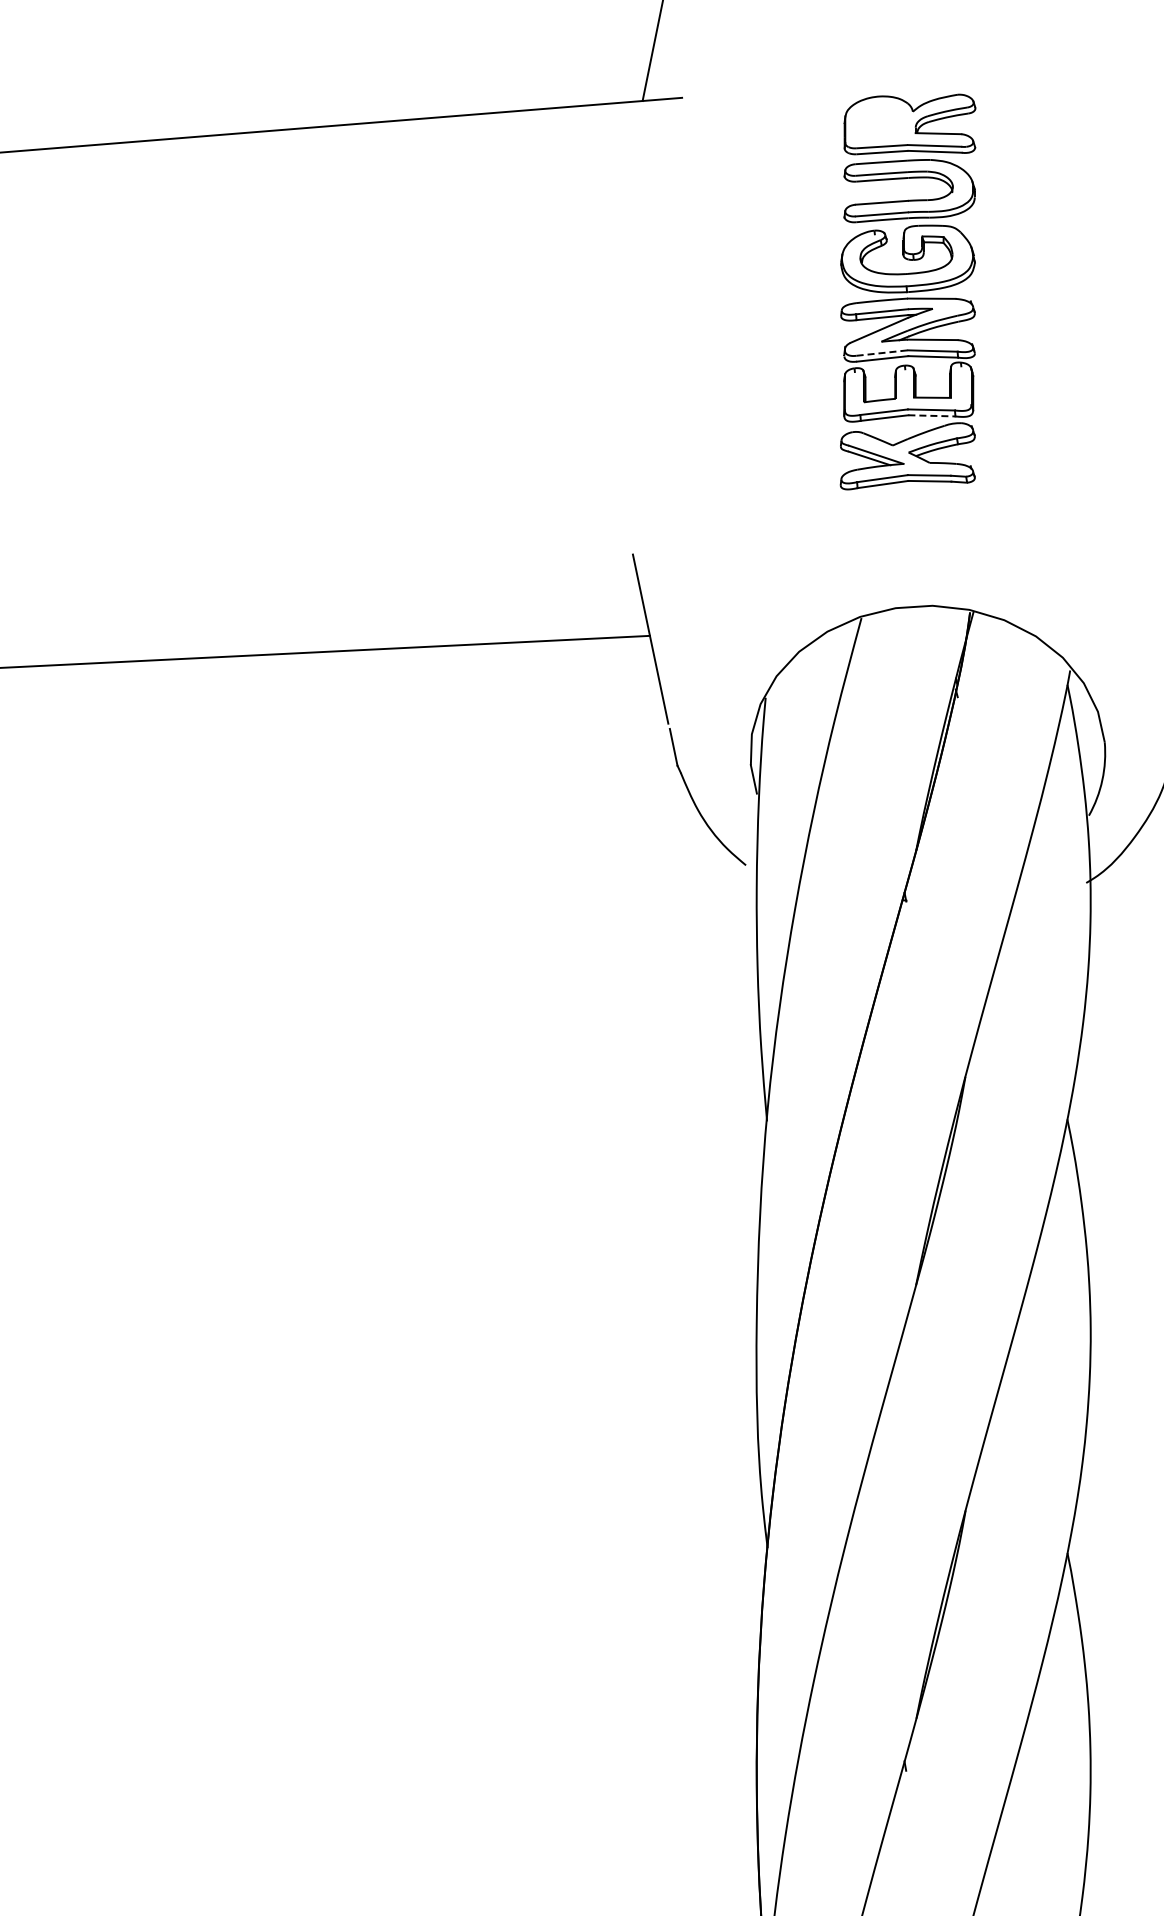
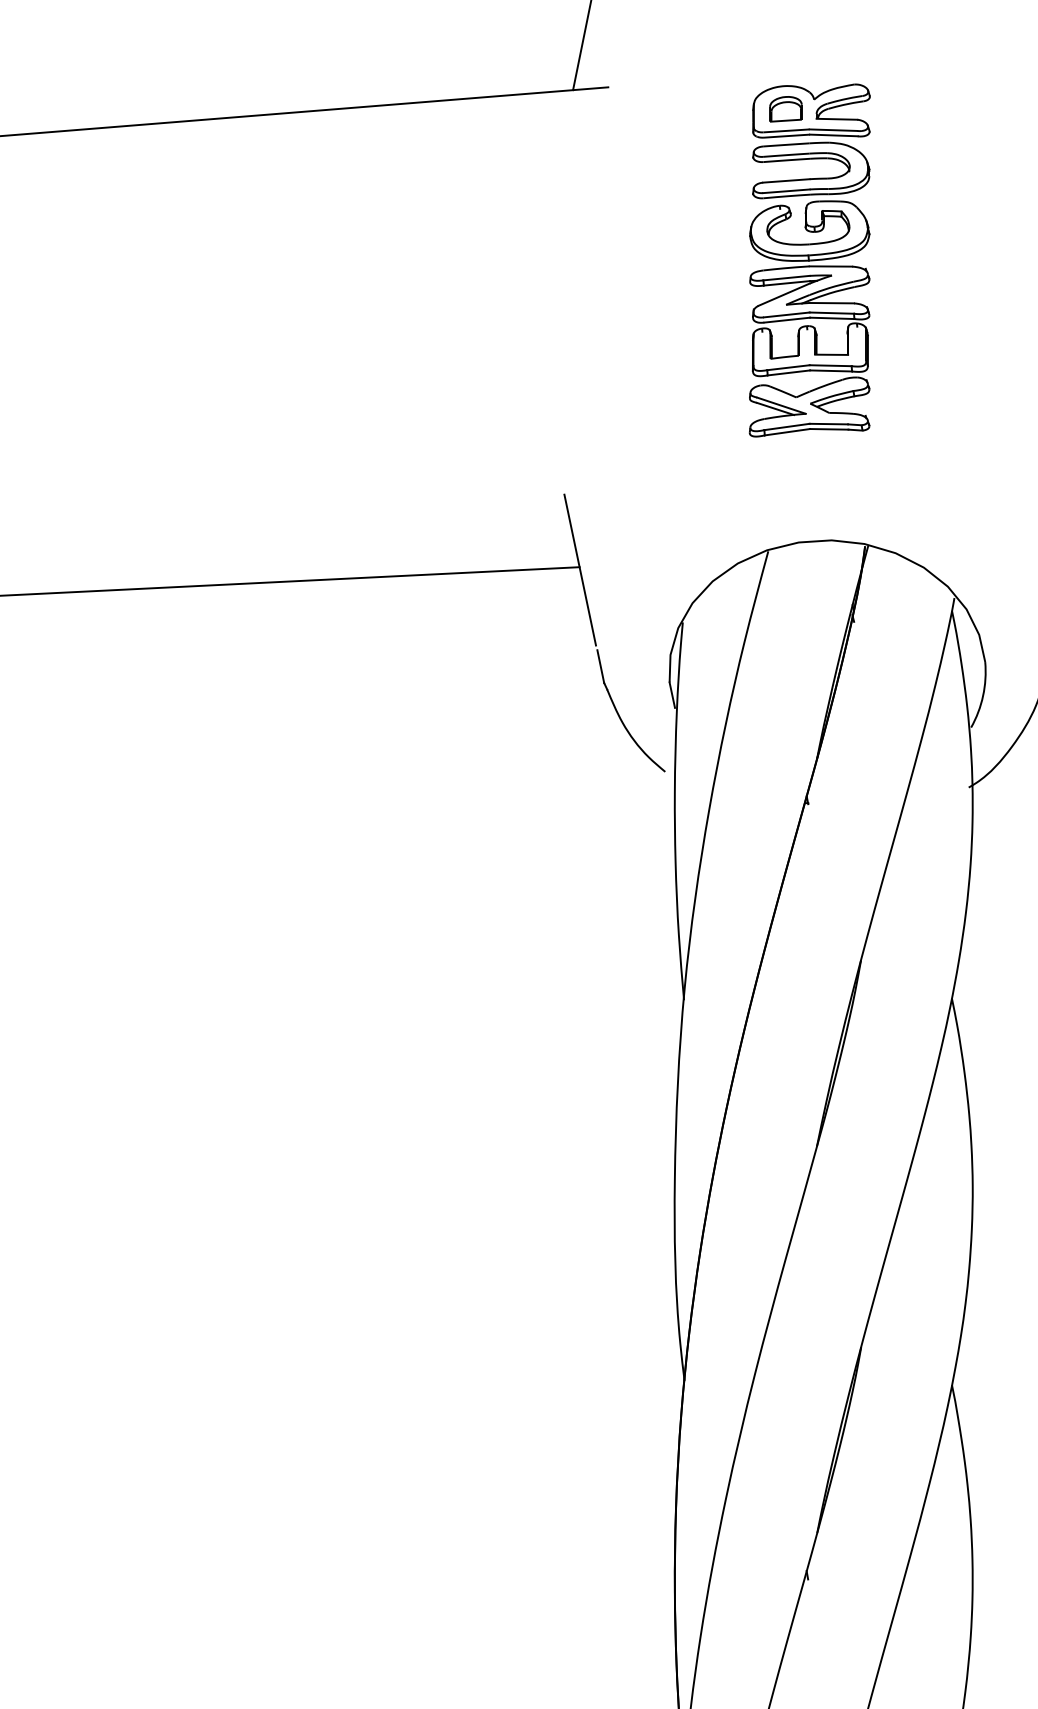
part: (880, 122) -> (785, 109), added
line: (882, 353) -> (787, 315), dashed -> solid
line: (931, 415) -> (830, 370), dashed -> solid

